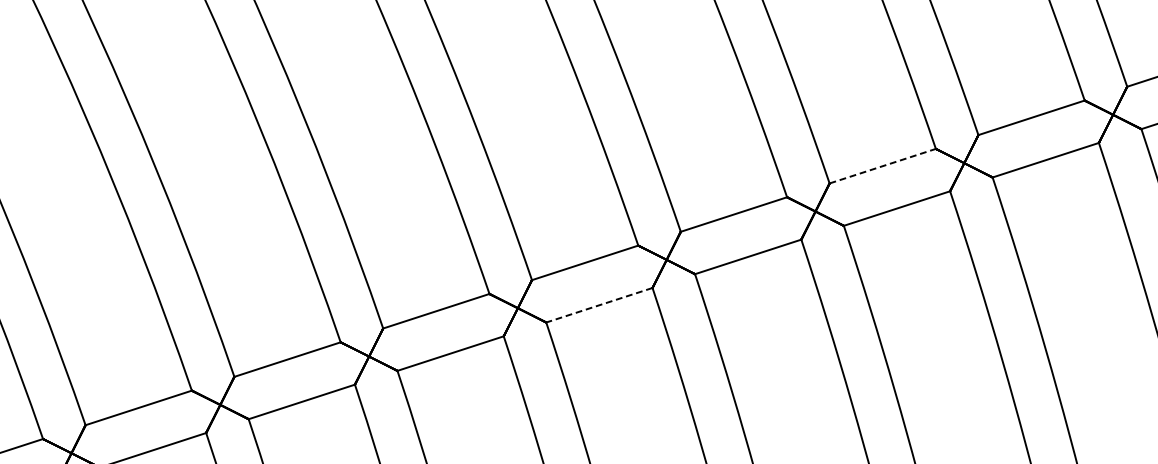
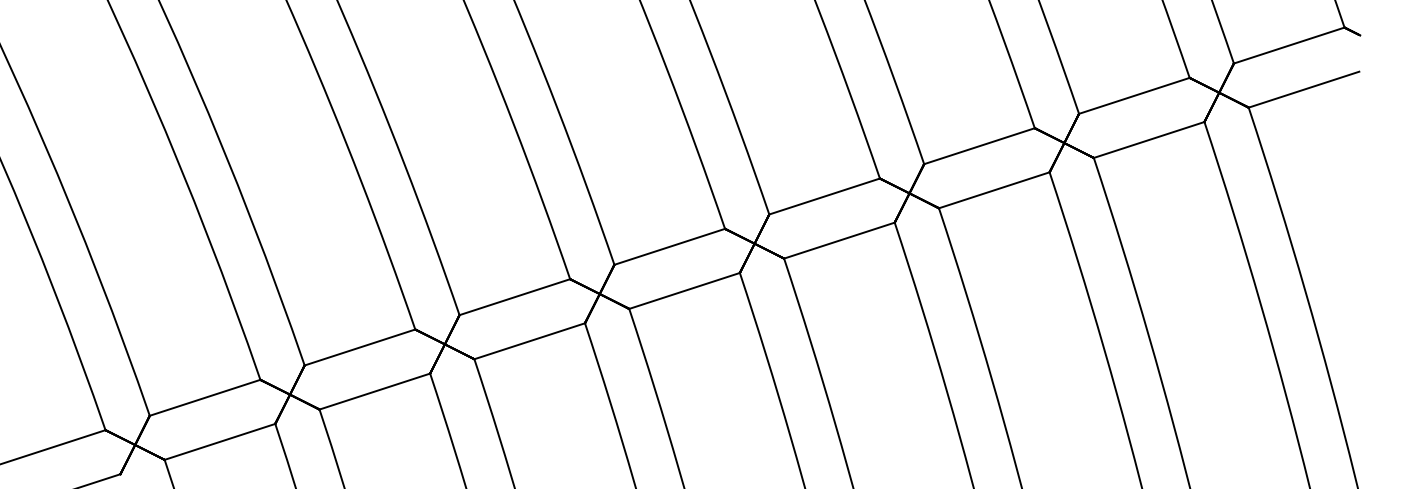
line: (882, 166) -> (979, 146), dashed -> solid
line: (599, 305) -> (684, 291), dashed -> solid

